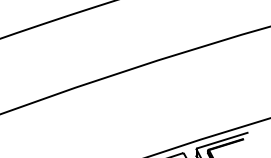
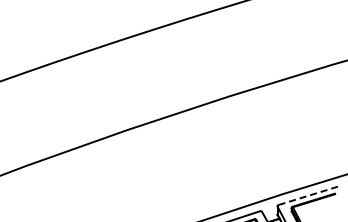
line: (223, 140) -> (310, 195), solid -> dashed

